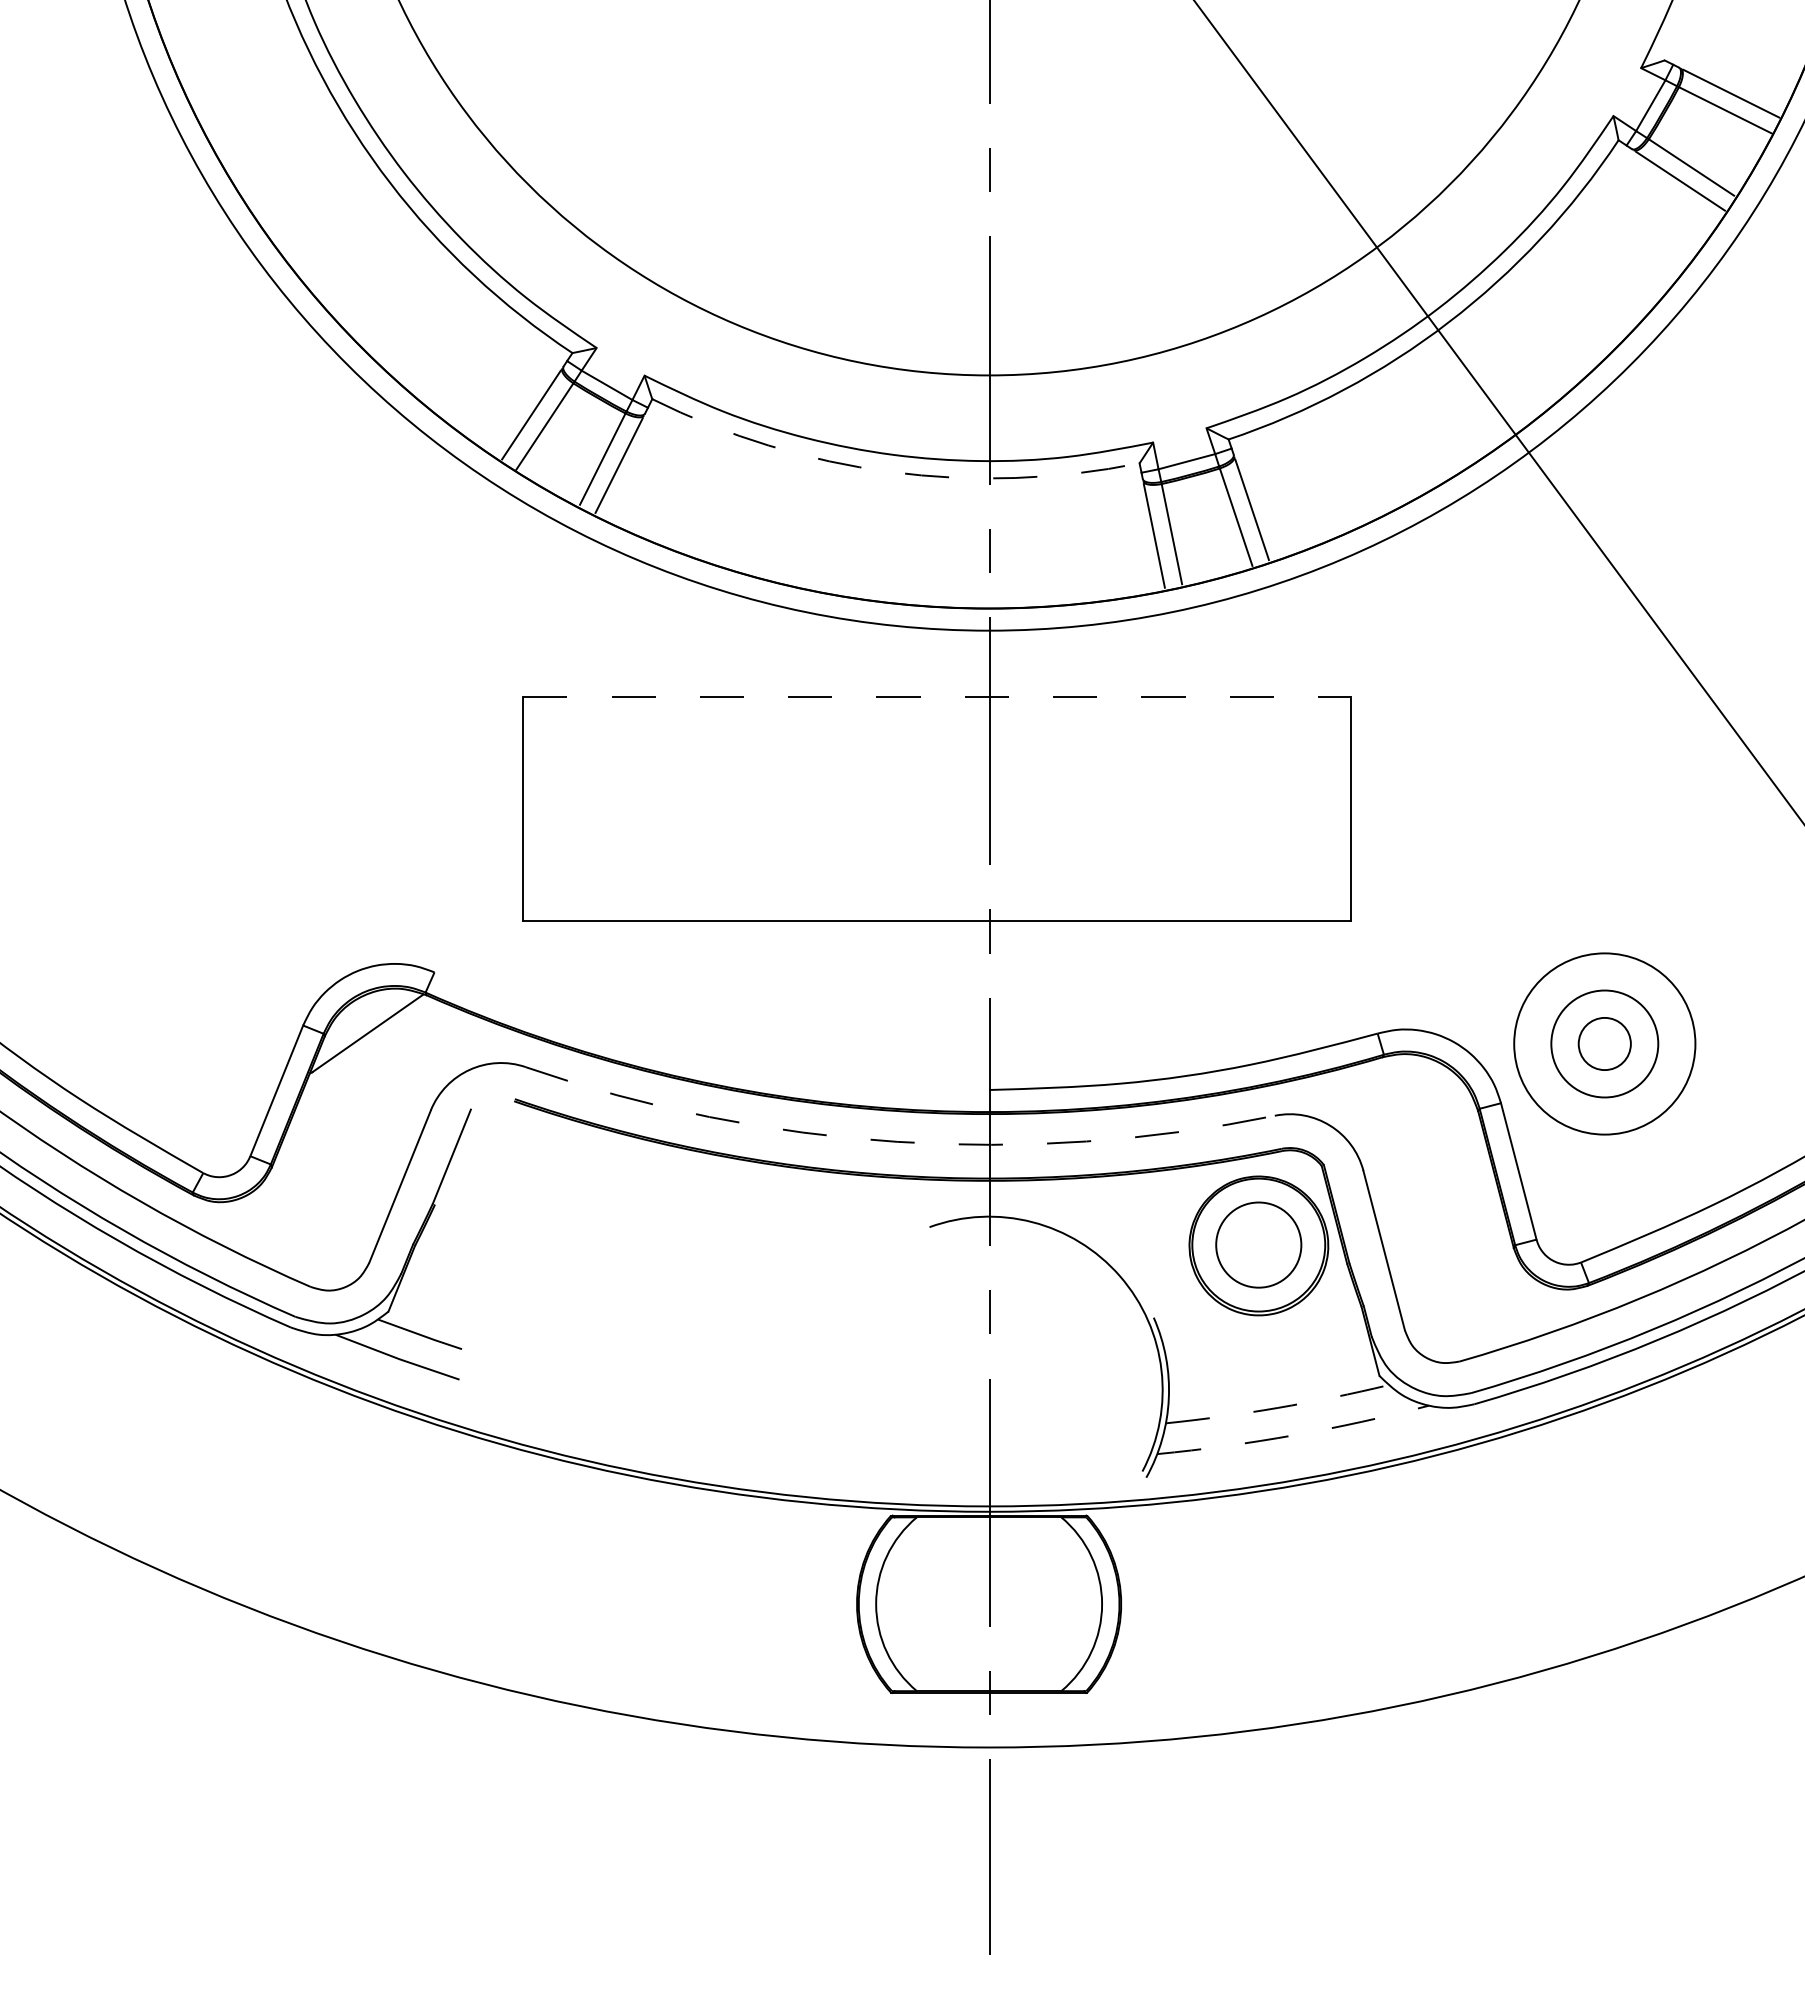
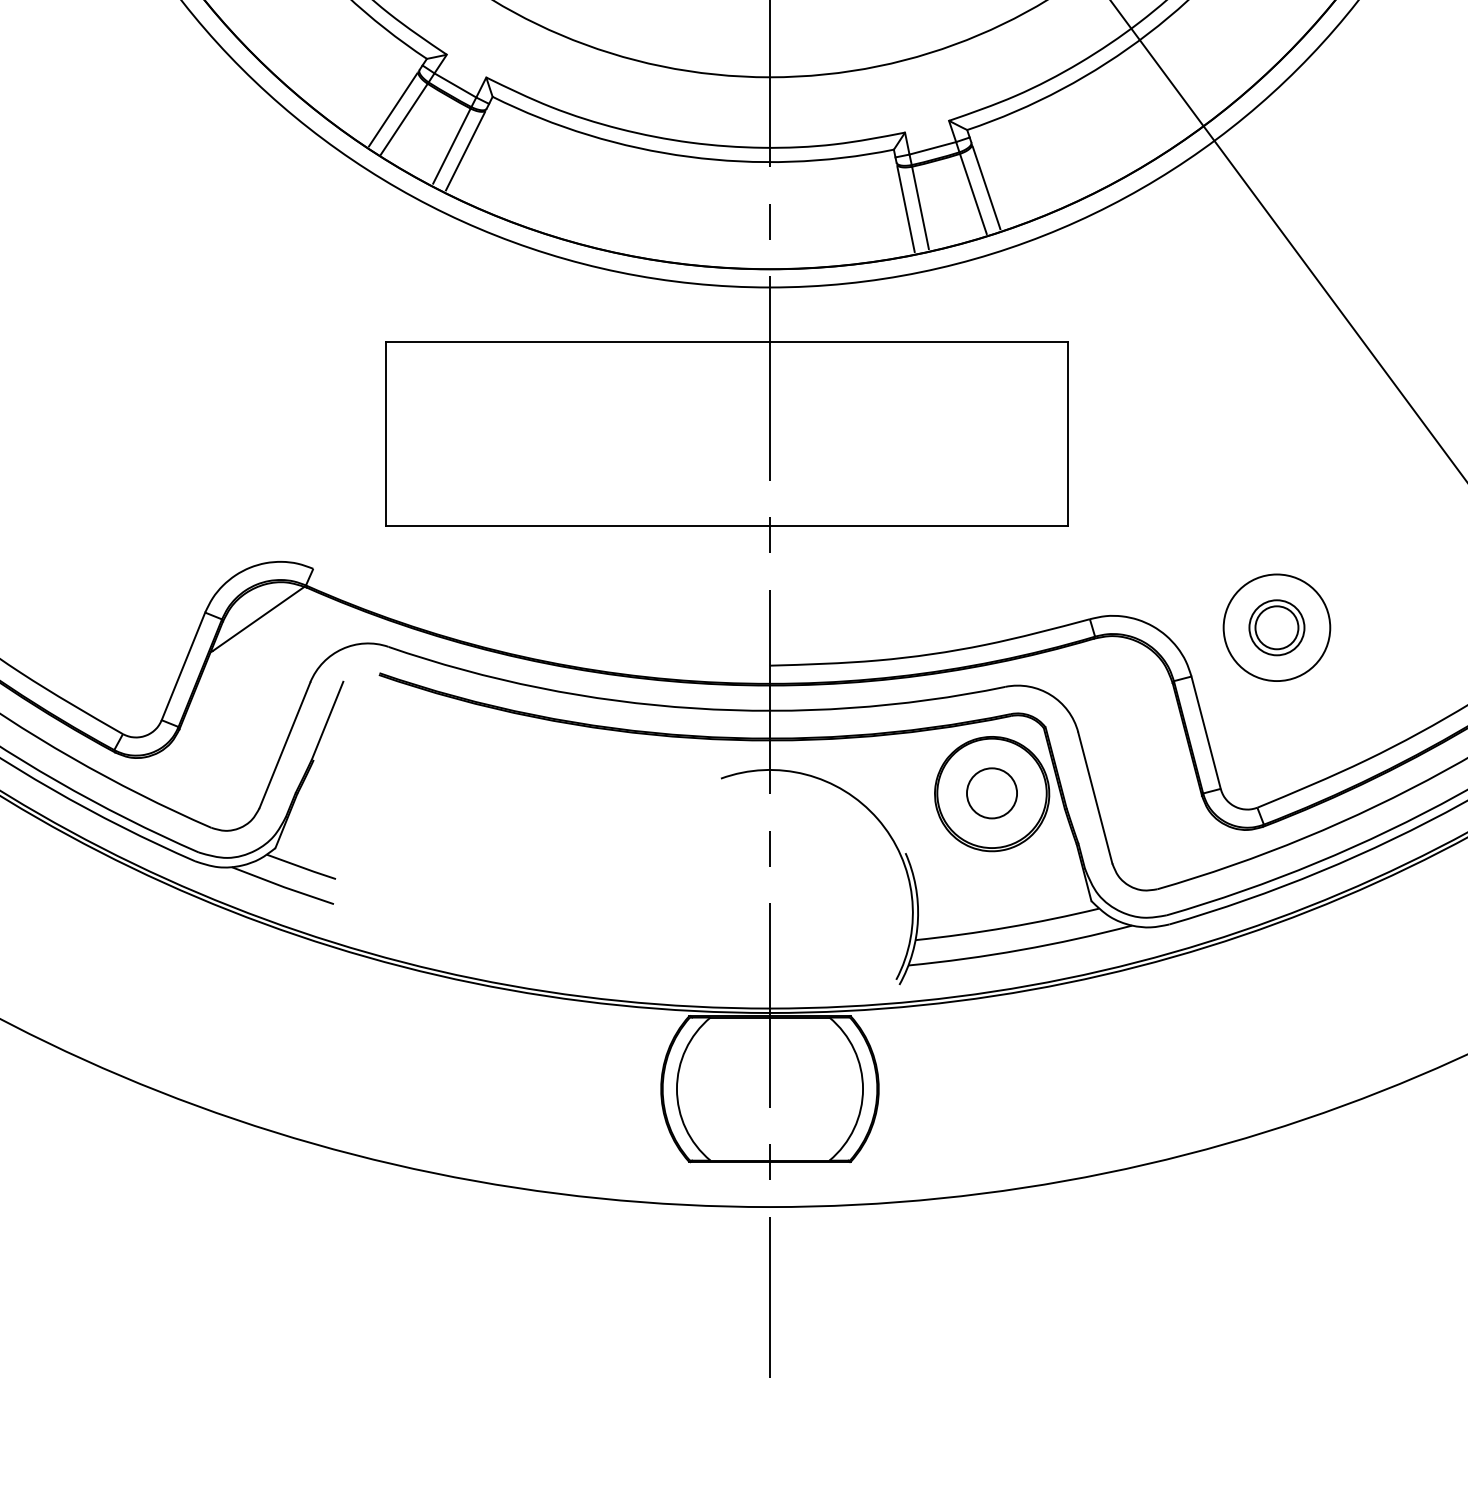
arc: (890, 472) -> (688, 157), dashed -> solid
line: (936, 697) -> (726, 342), dashed -> solid
circle: (1604, 1043) -> (1276, 627), size x0.62
circle: (1604, 1043) -> (1276, 627), size x0.71
arc: (897, 1141) -> (694, 708), dashed -> solid
circle: (1258, 1244) -> (991, 792), size x0.71
arc: (1277, 1407) -> (1007, 927), dashed -> solid
arc: (1294, 1435) -> (1021, 950), dashed -> solid

